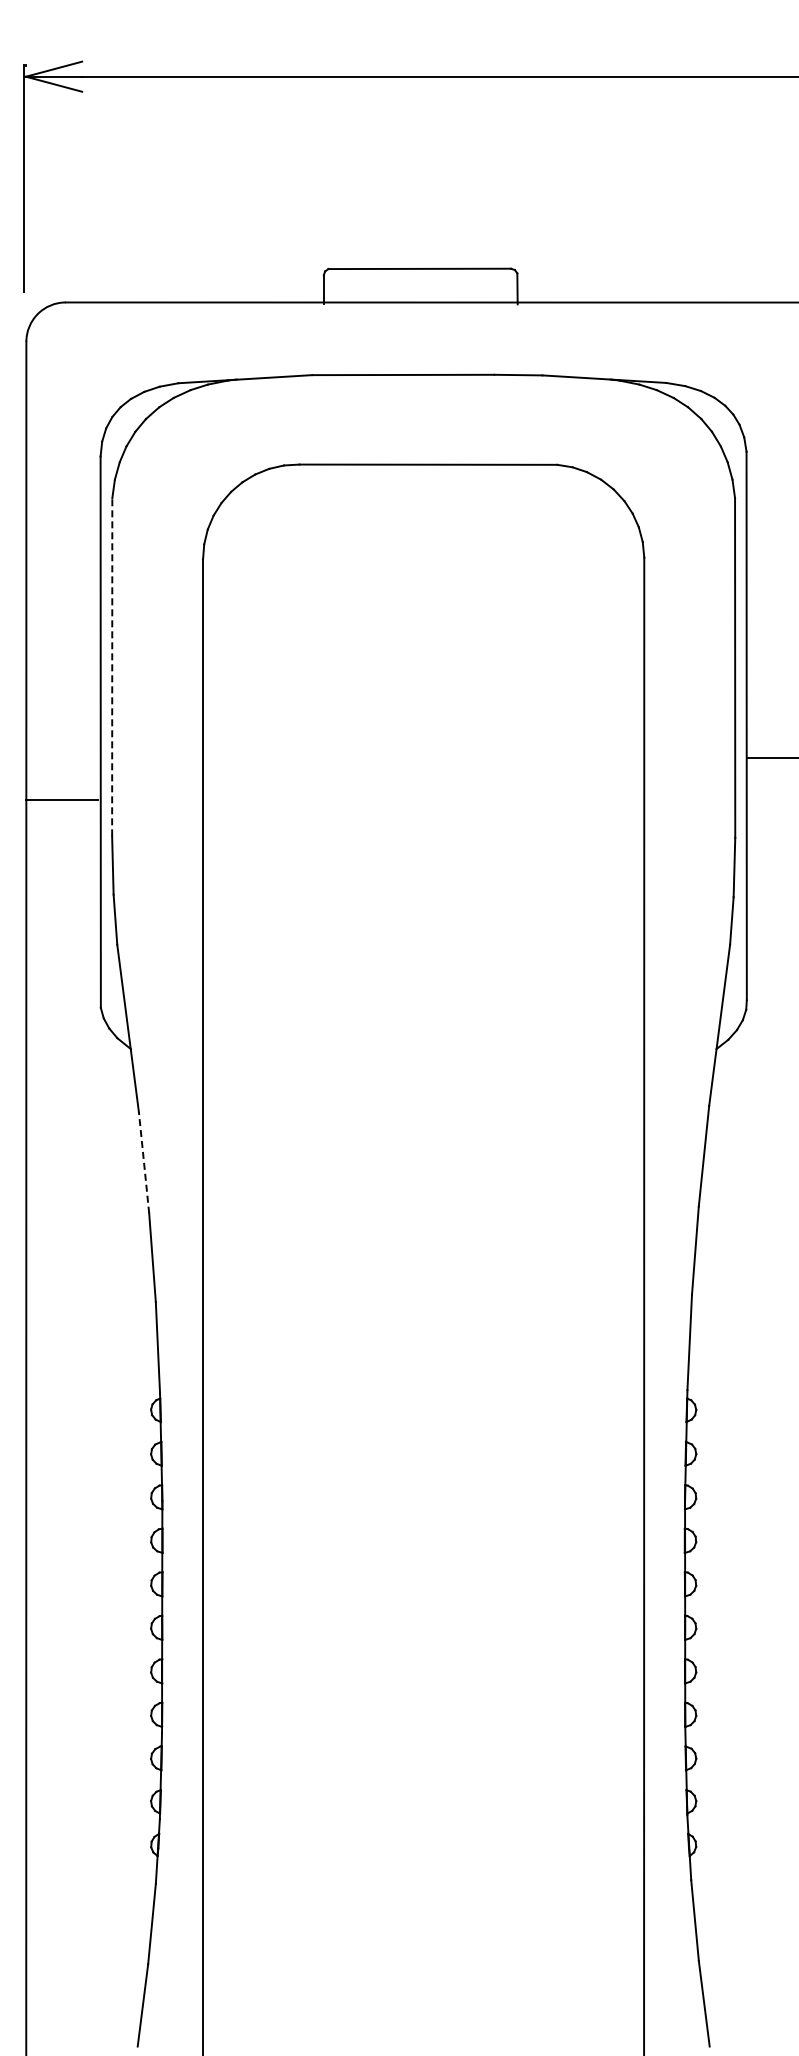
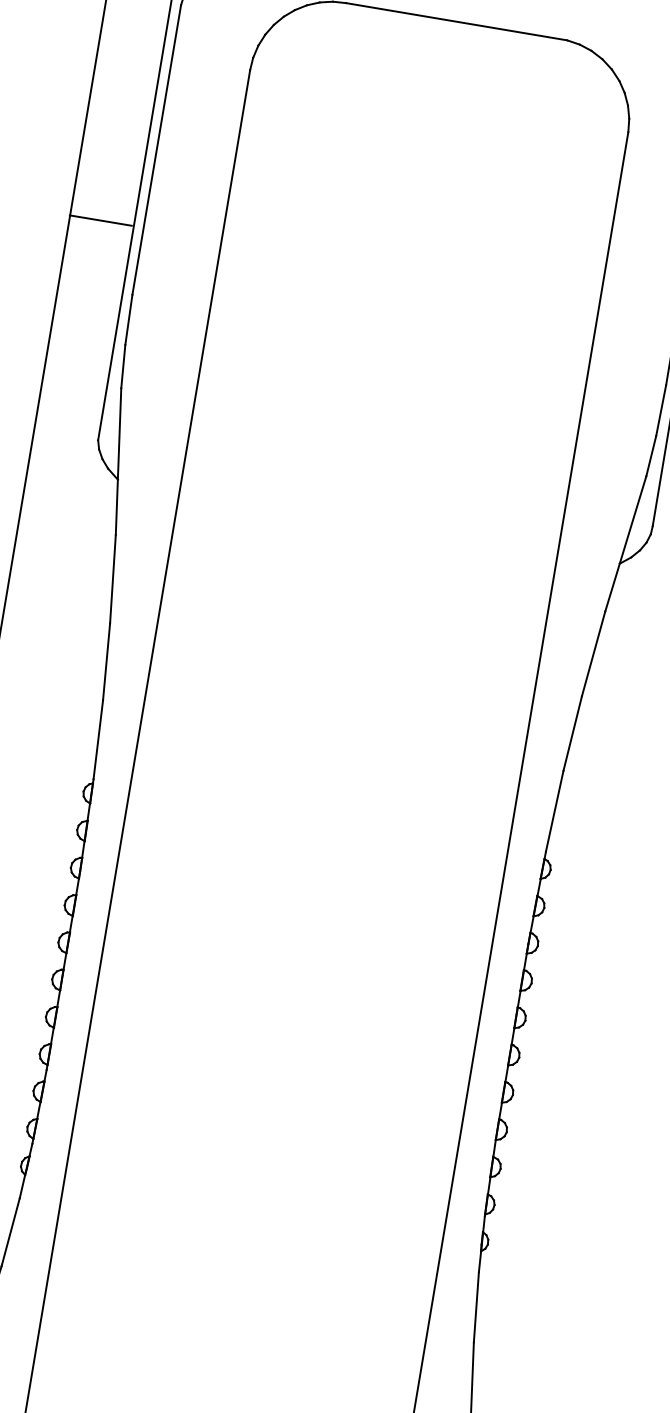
line: (112, 666) -> (157, 149), dashed -> solid
line: (62, 800) -> (101, 220), moved
line: (144, 1162) -> (113, 578), dashed -> solid

